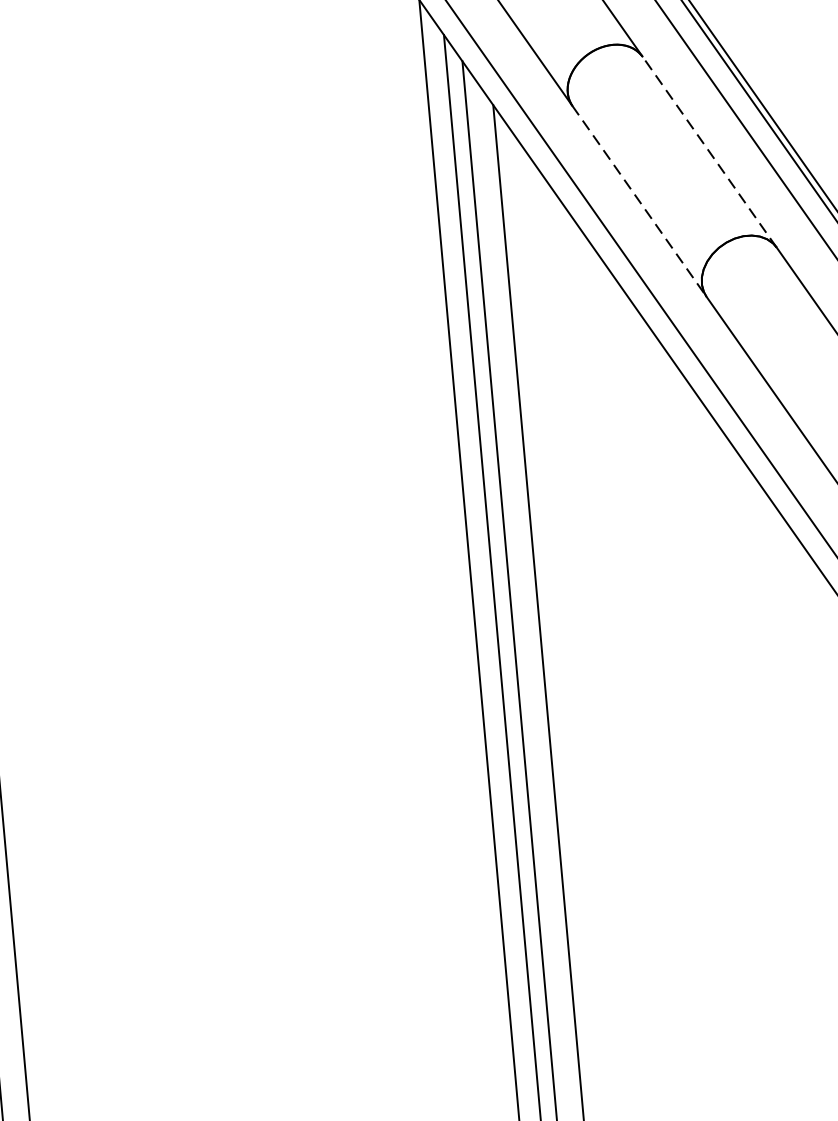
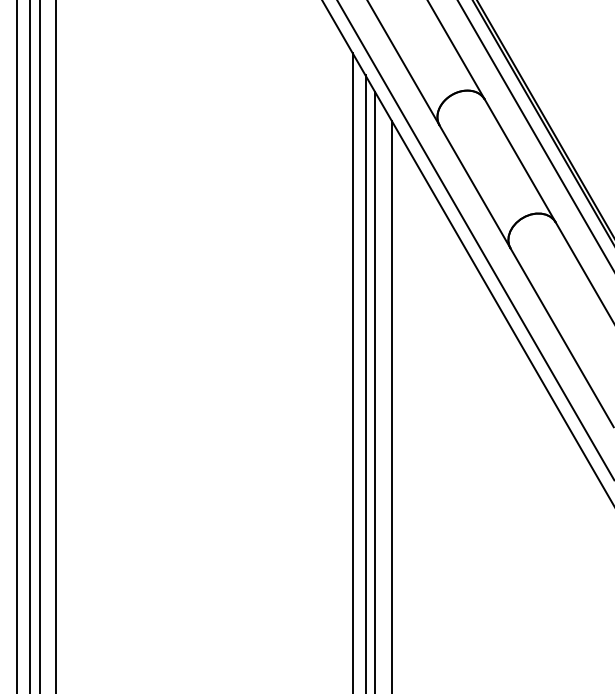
line: (710, 151) -> (520, 160), dashed -> solid
line: (640, 202) -> (475, 187), dashed -> solid

